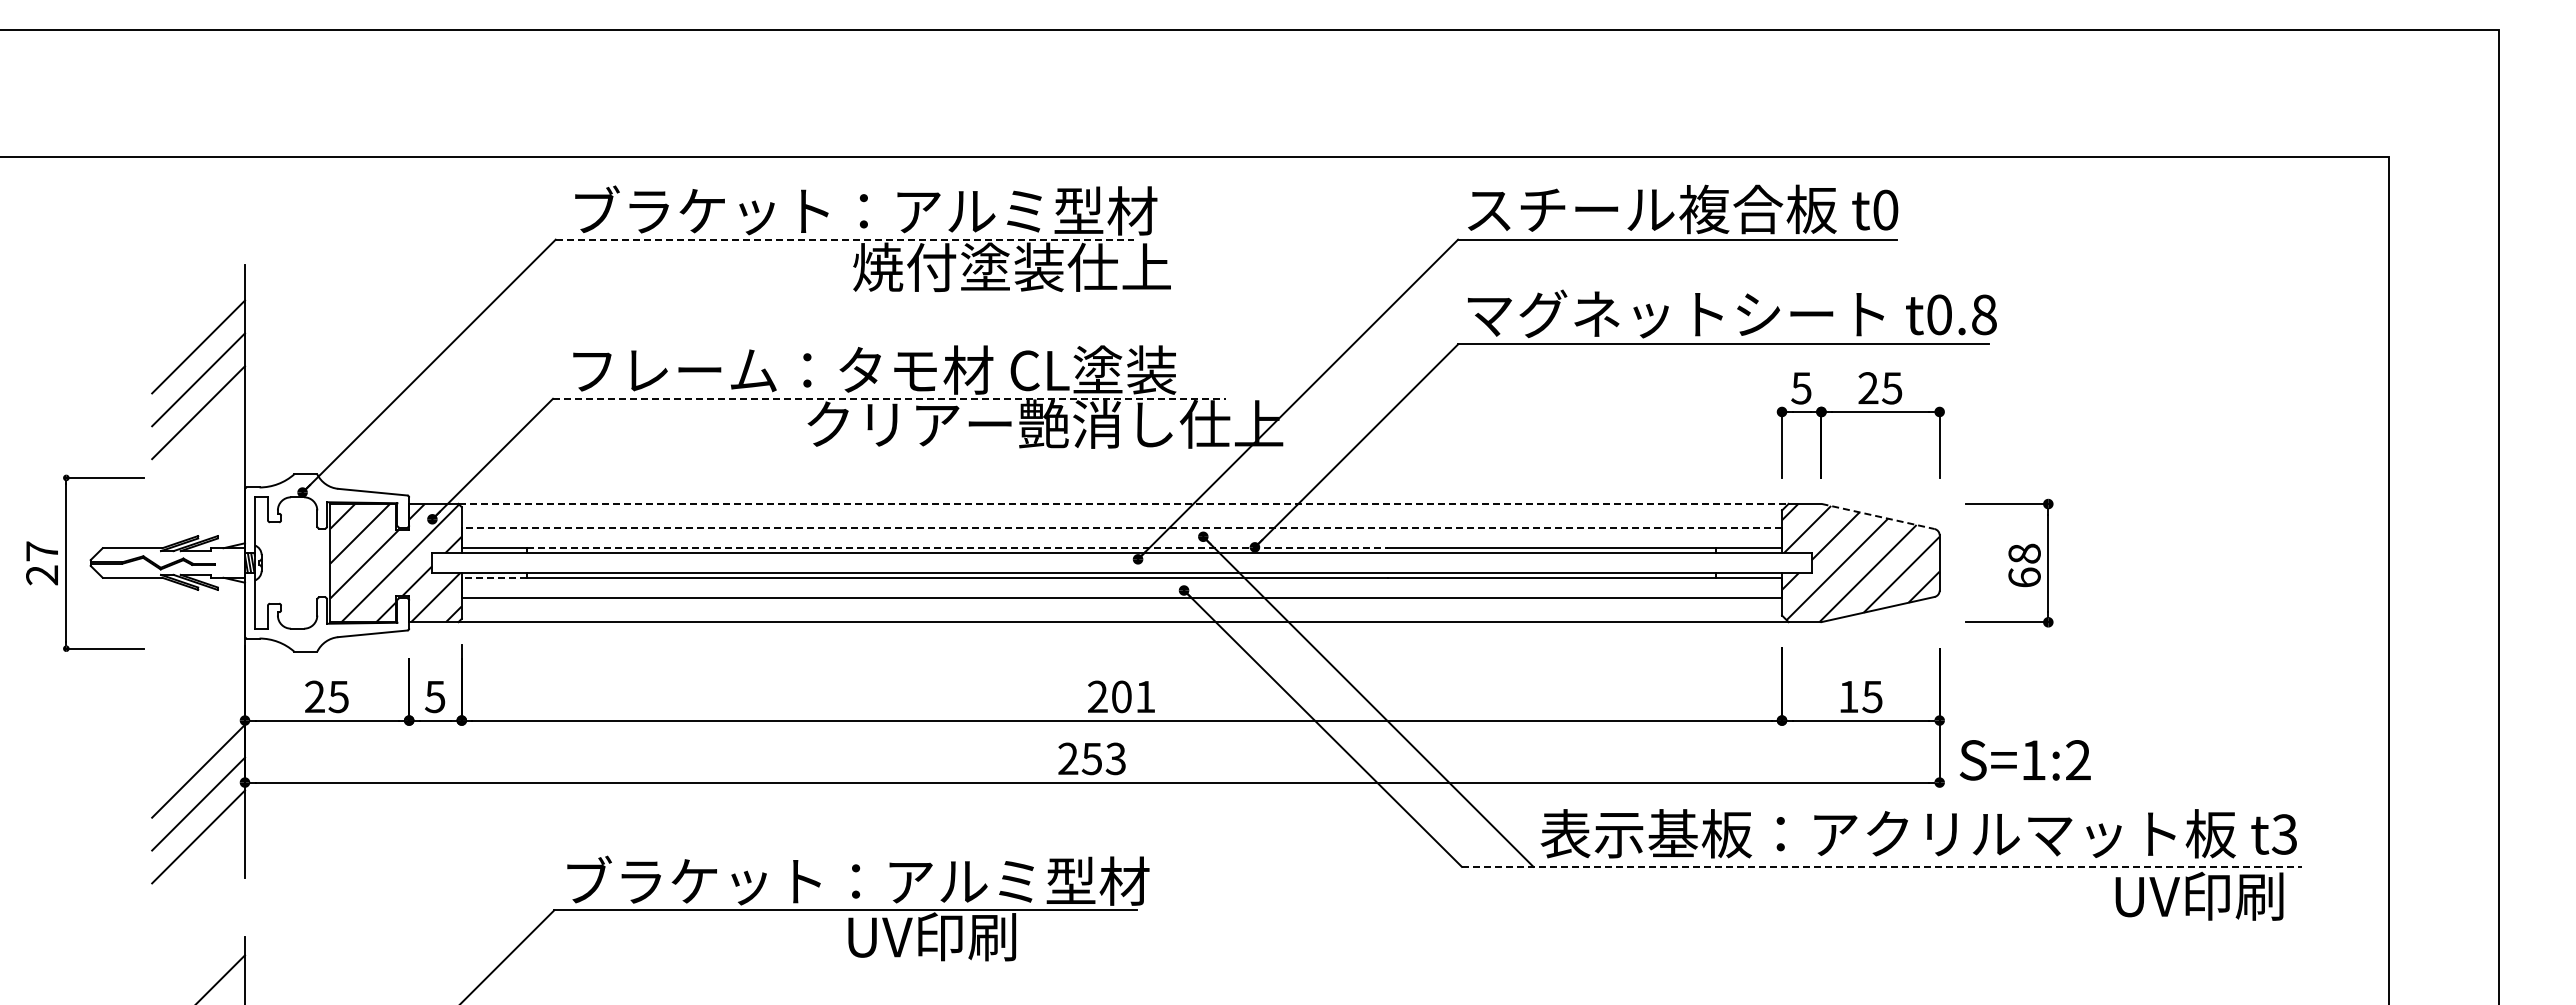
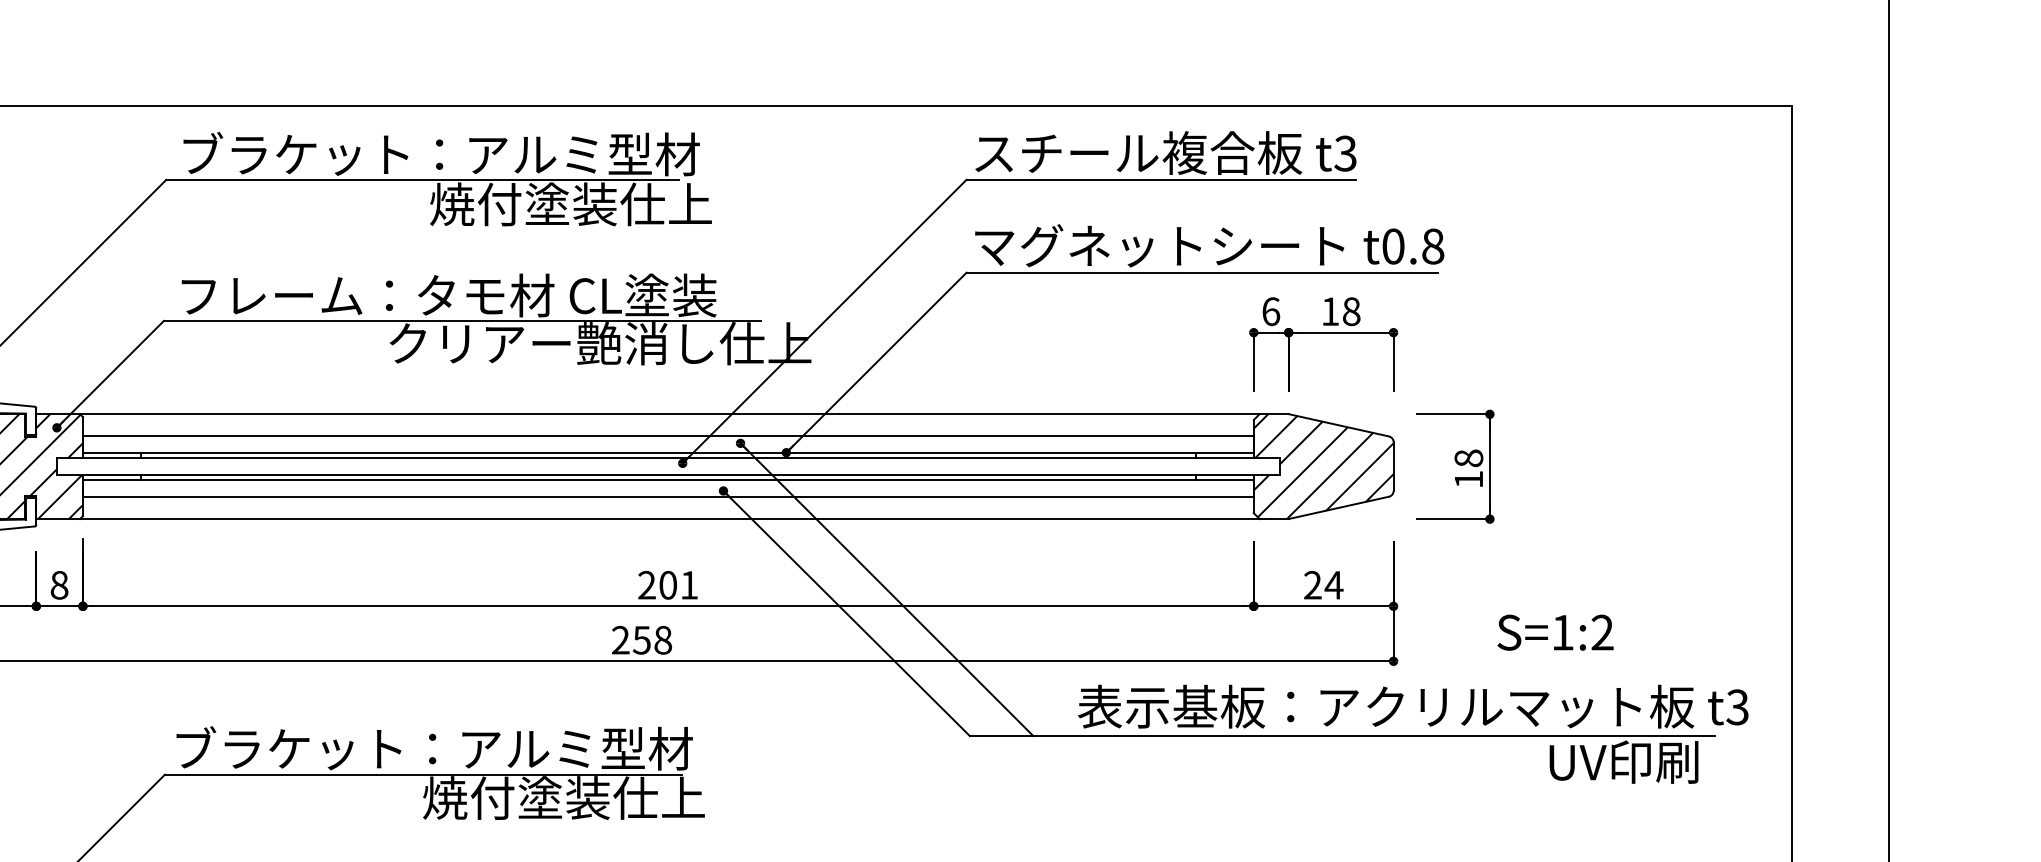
text: (1885, 209) -> (1345, 153), t0 -> t3
line: (844, 239) -> (422, 179), dashed -> solid
text: (1801, 388) -> (1271, 311), 5 -> 6
text: (1880, 388) -> (1341, 311), 25 -> 18
line: (889, 398) -> (462, 320), dashed -> solid
line: (1124, 503) -> (670, 413), dashed -> solid
line: (1878, 516) -> (1339, 425), dashed -> solid
line: (1121, 528) -> (668, 435), dashed -> solid
line: (958, 547) -> (523, 452), dashed -> solid
text: (2024, 577) -> (1468, 479), 68 -> 18
line: (494, 578) -> (111, 480), dashed -> solid
text: (435, 696) -> (59, 584), 5 -> 8
text: (1860, 696) -> (1323, 584), 15 -> 24
text: (1115, 758) -> (662, 639), 253 -> 258
text: (2025, 760) -> (1555, 632), moved
text: (1918, 833) -> (1412, 706), moved
line: (1881, 866) -> (1341, 735), dashed -> solid
text: (1004, 936) -> (564, 797), UV印刷 -> 焼付塗装仕上

